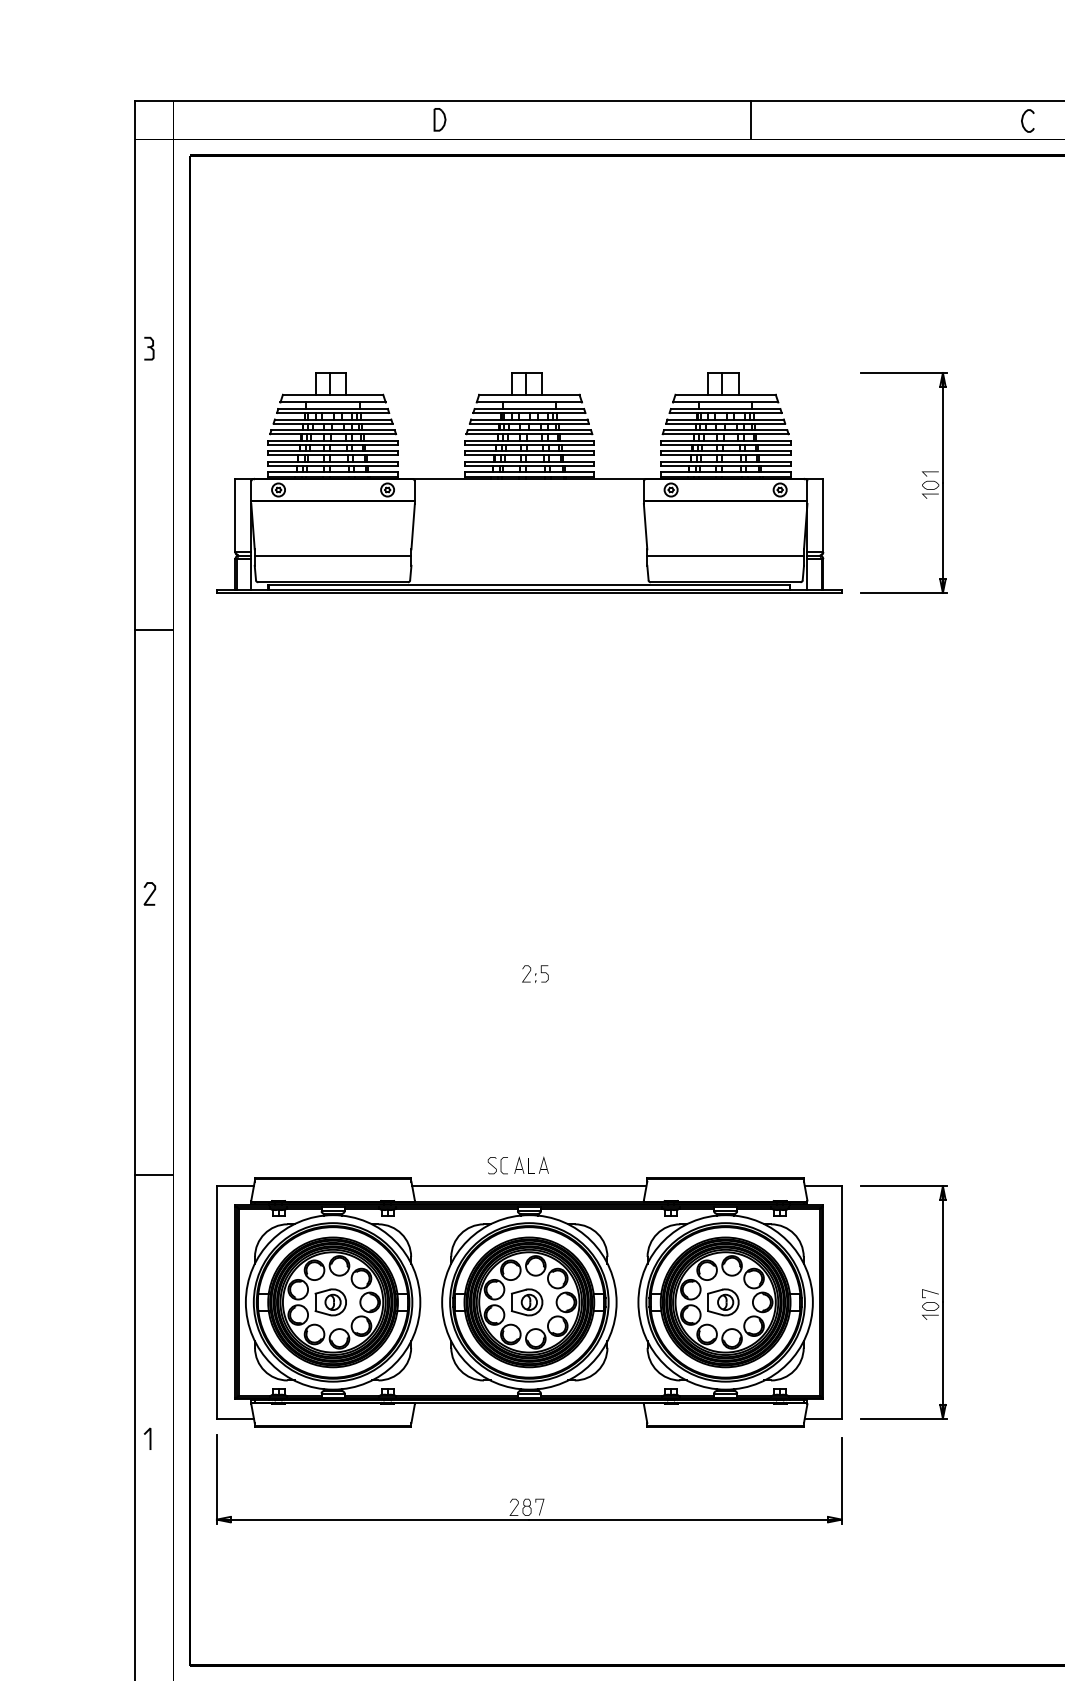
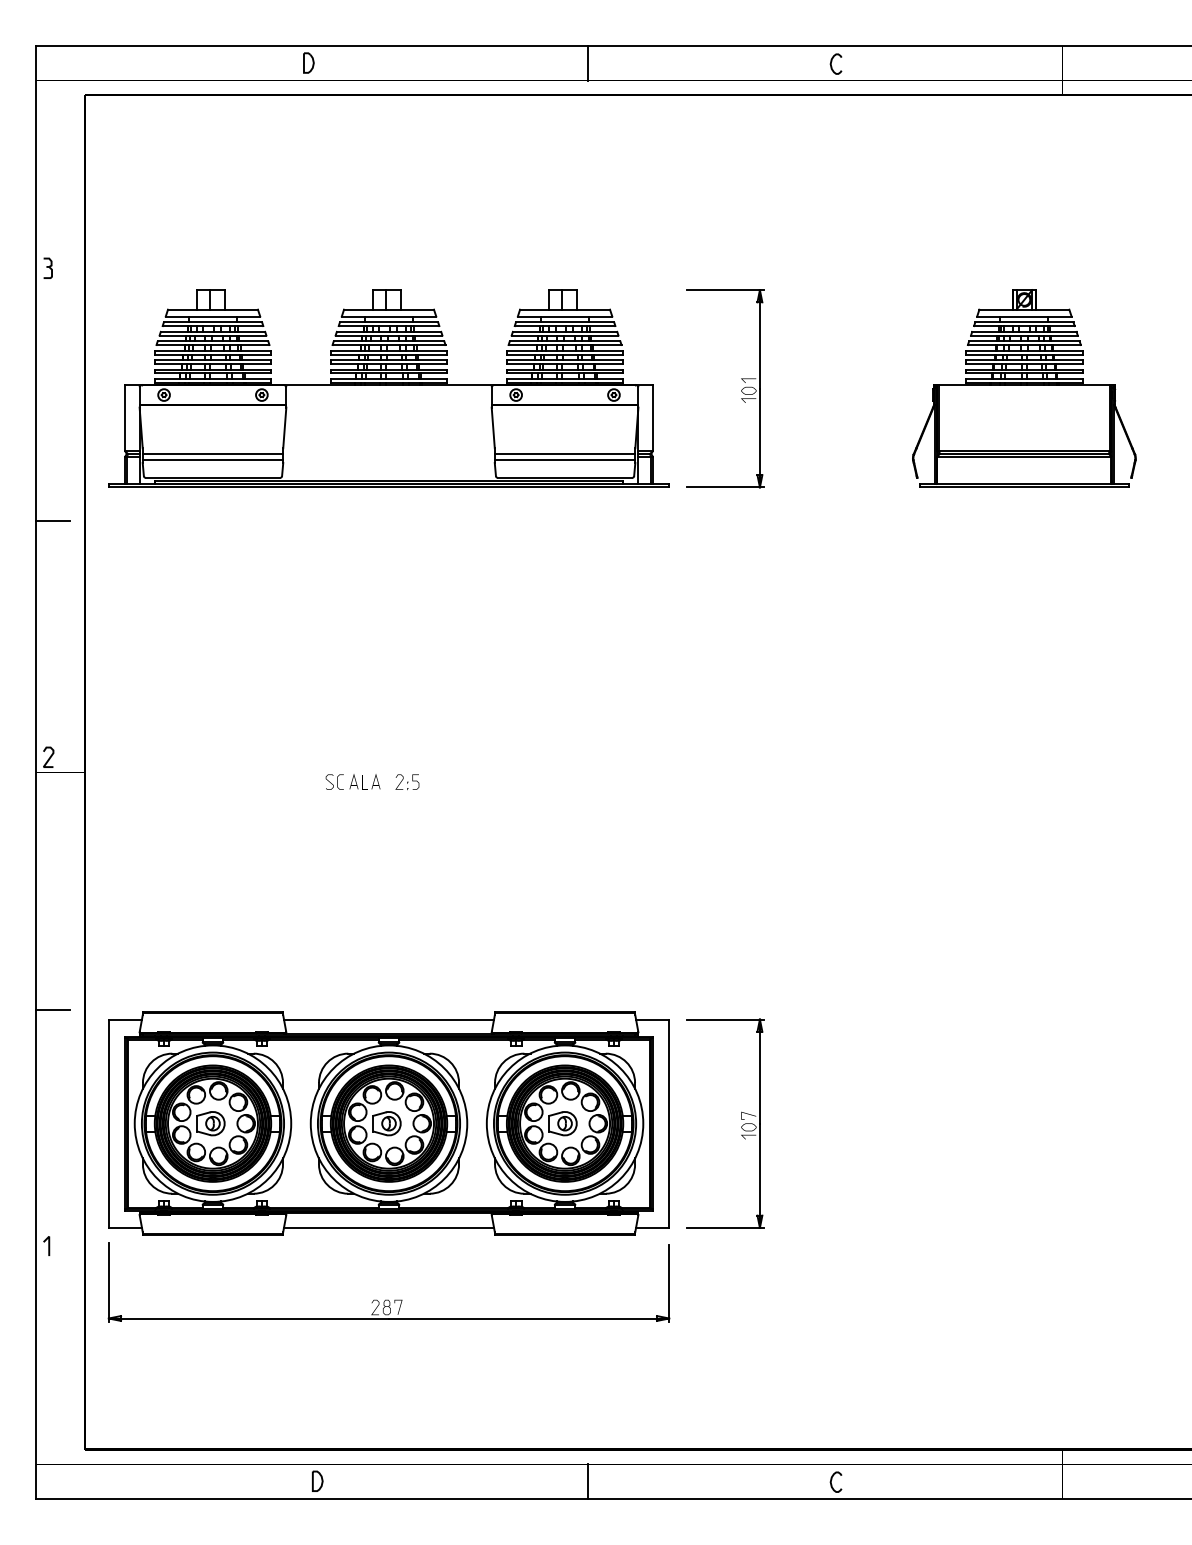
line: (332, 562) -> (212, 460), added
line: (725, 562) -> (564, 460), added
part: (535, 974) -> (407, 782), moved
part: (517, 1165) -> (352, 781), moved
line: (528, 1418) -> (388, 1227), added

